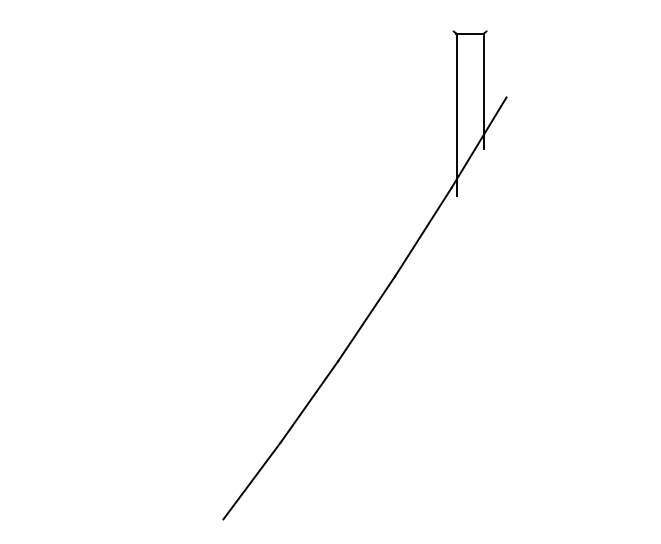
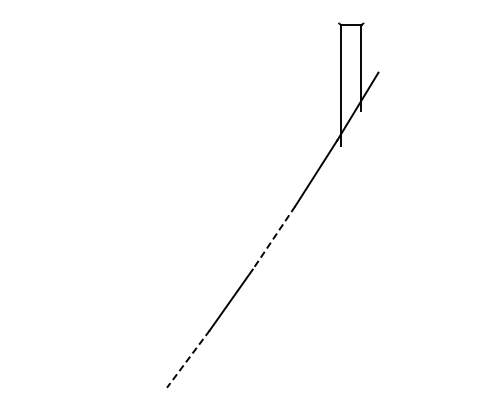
line: (365, 319) -> (273, 238), solid -> dashed
line: (252, 480) -> (188, 358), solid -> dashed

